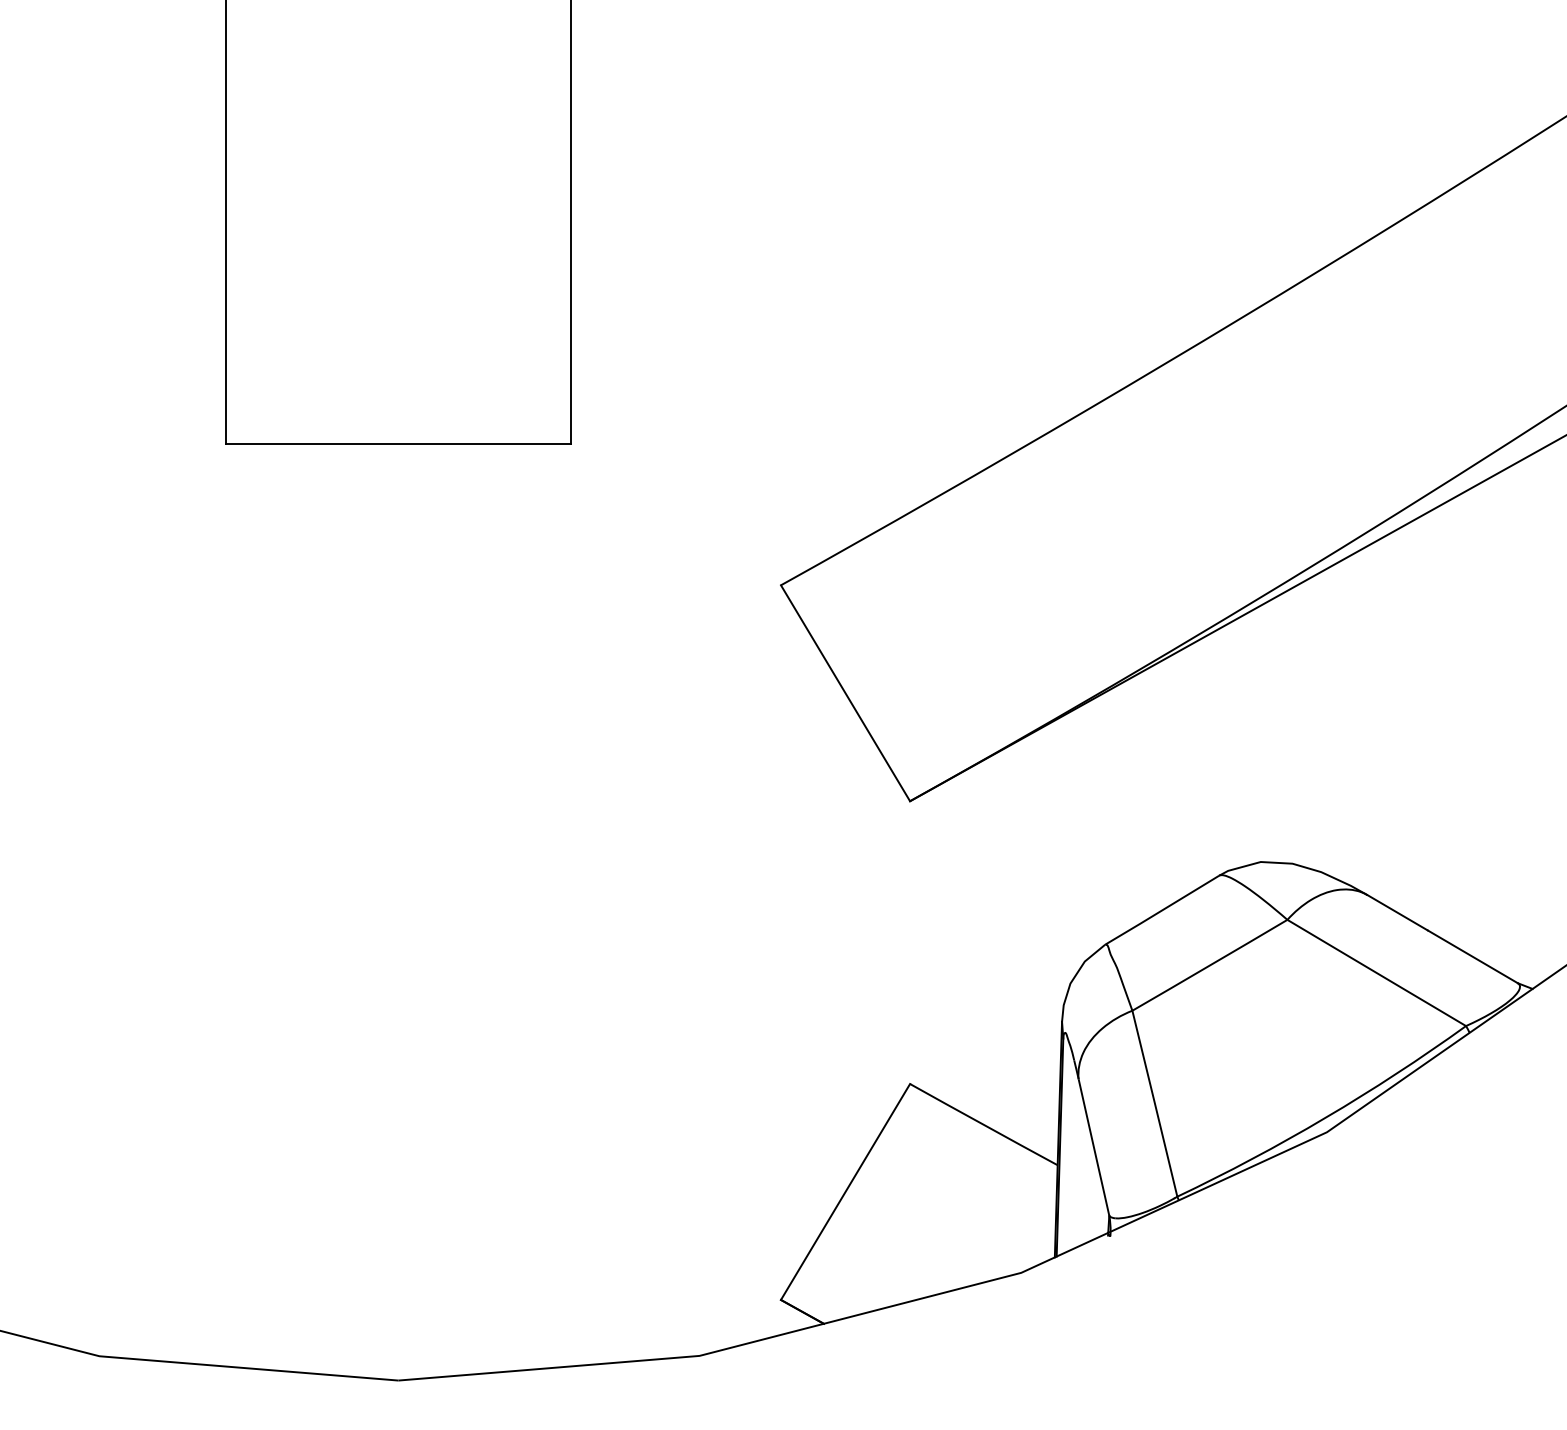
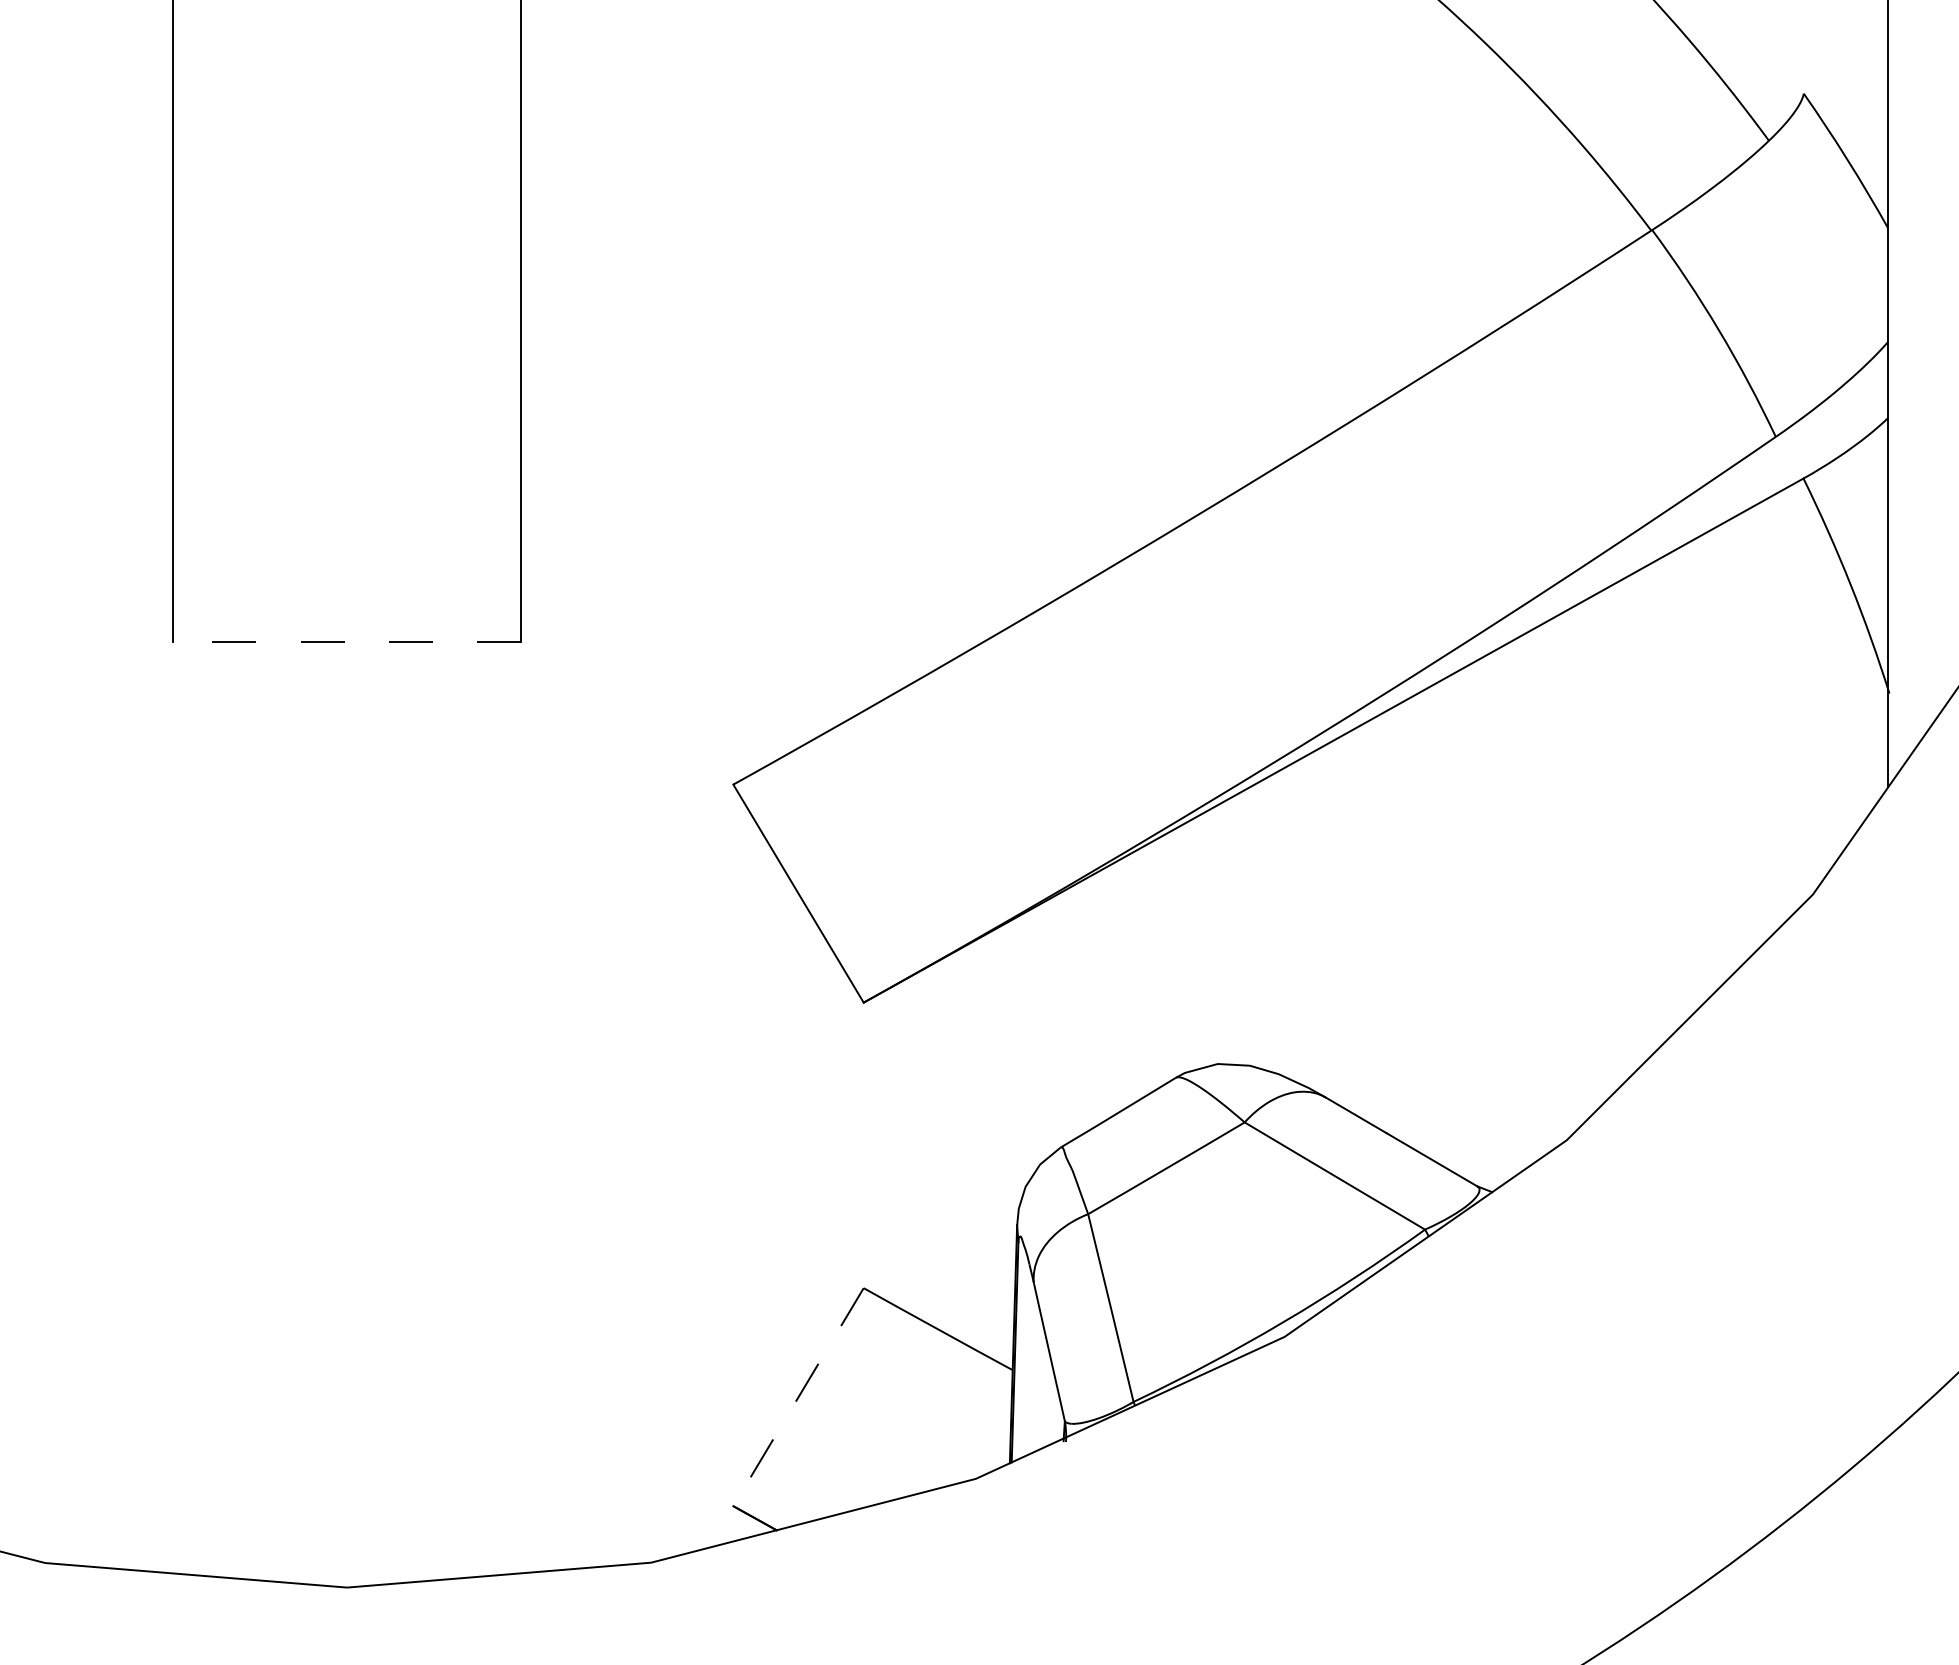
line: (398, 443) -> (347, 641), solid -> dashed
line: (845, 1192) -> (798, 1397), solid -> dashed

